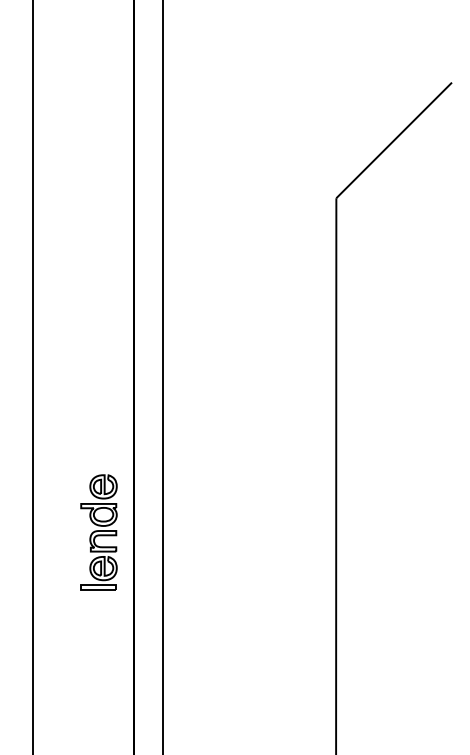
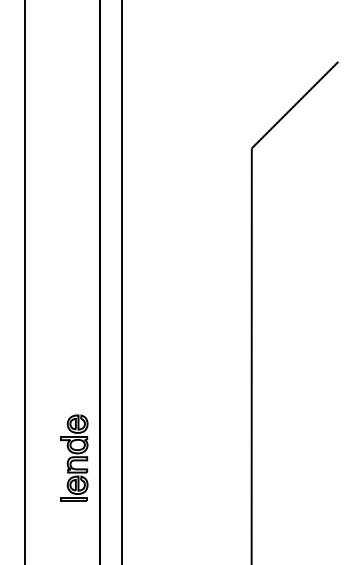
part: (98, 532) -> (73, 458), moved

